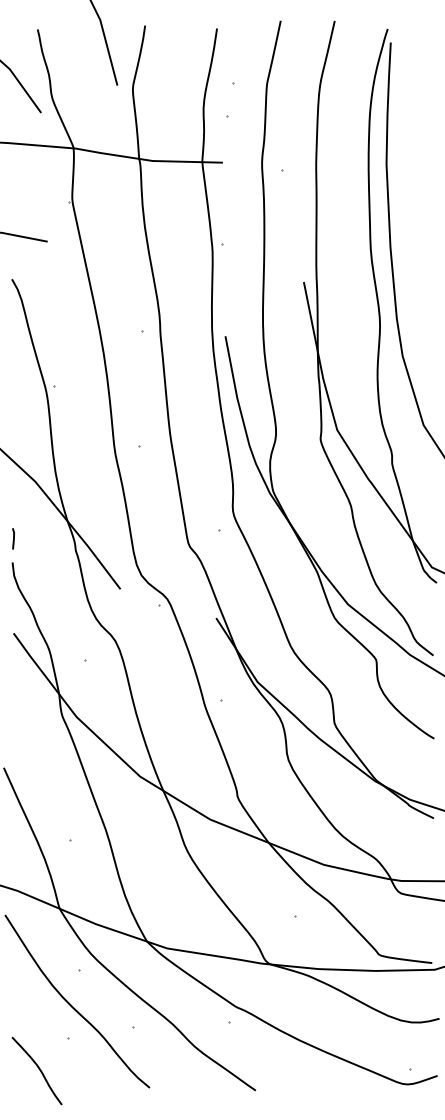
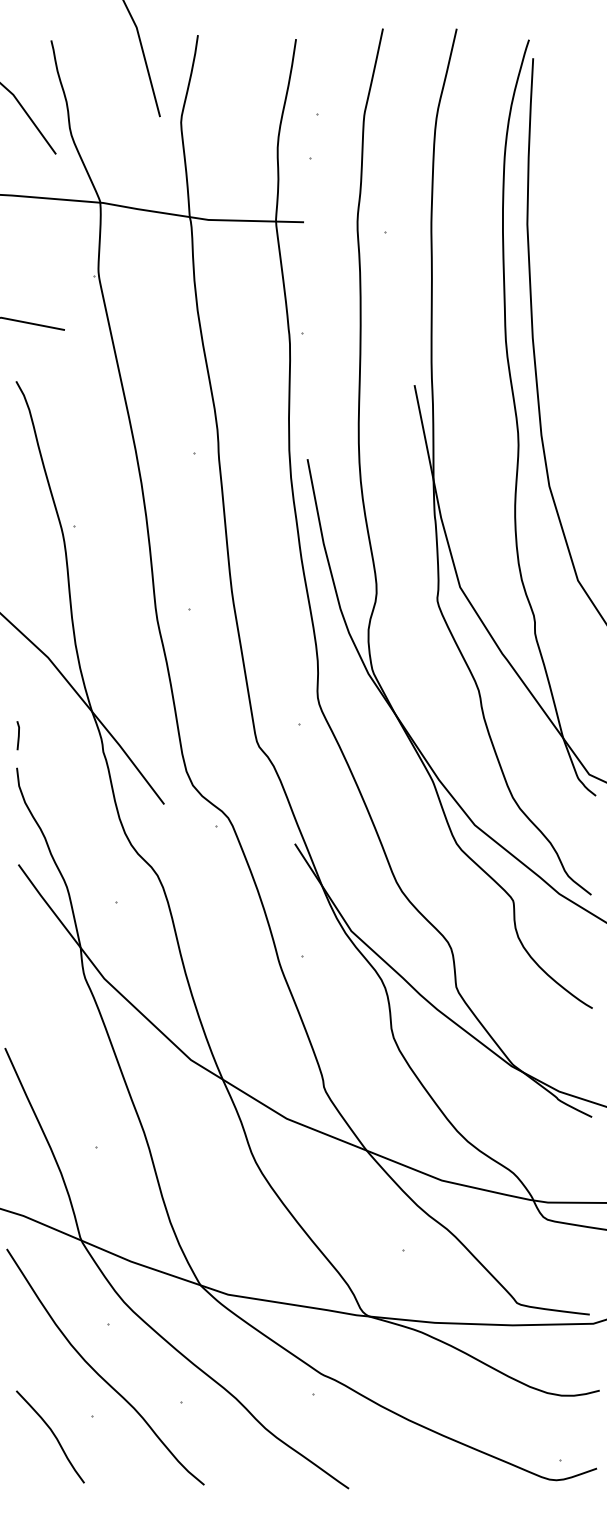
curve: (39, 1069) -> (53, 1435), moved

